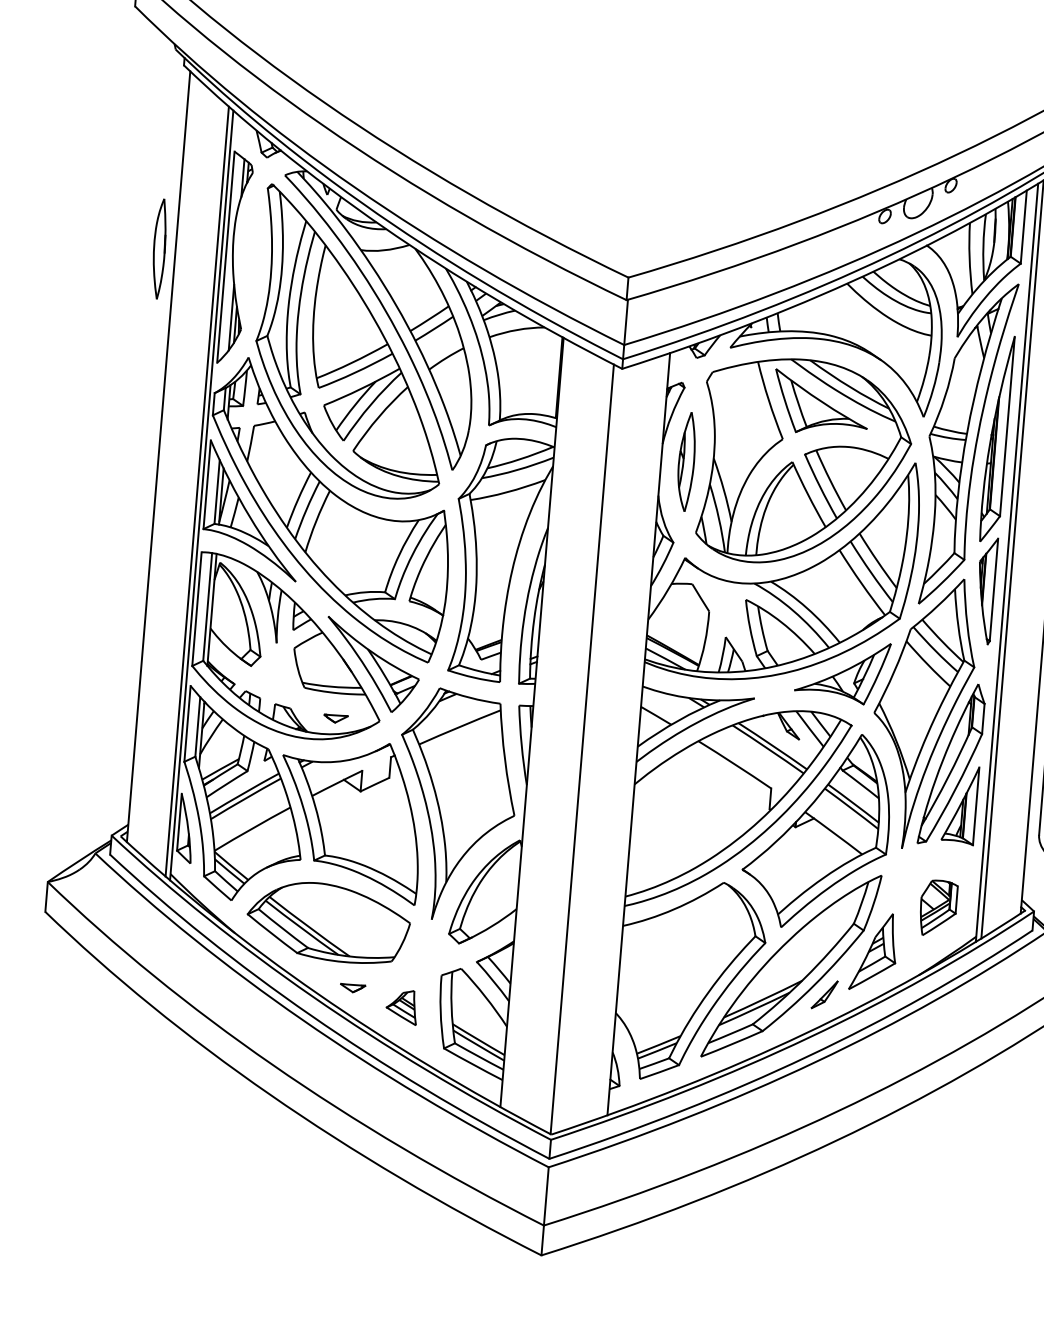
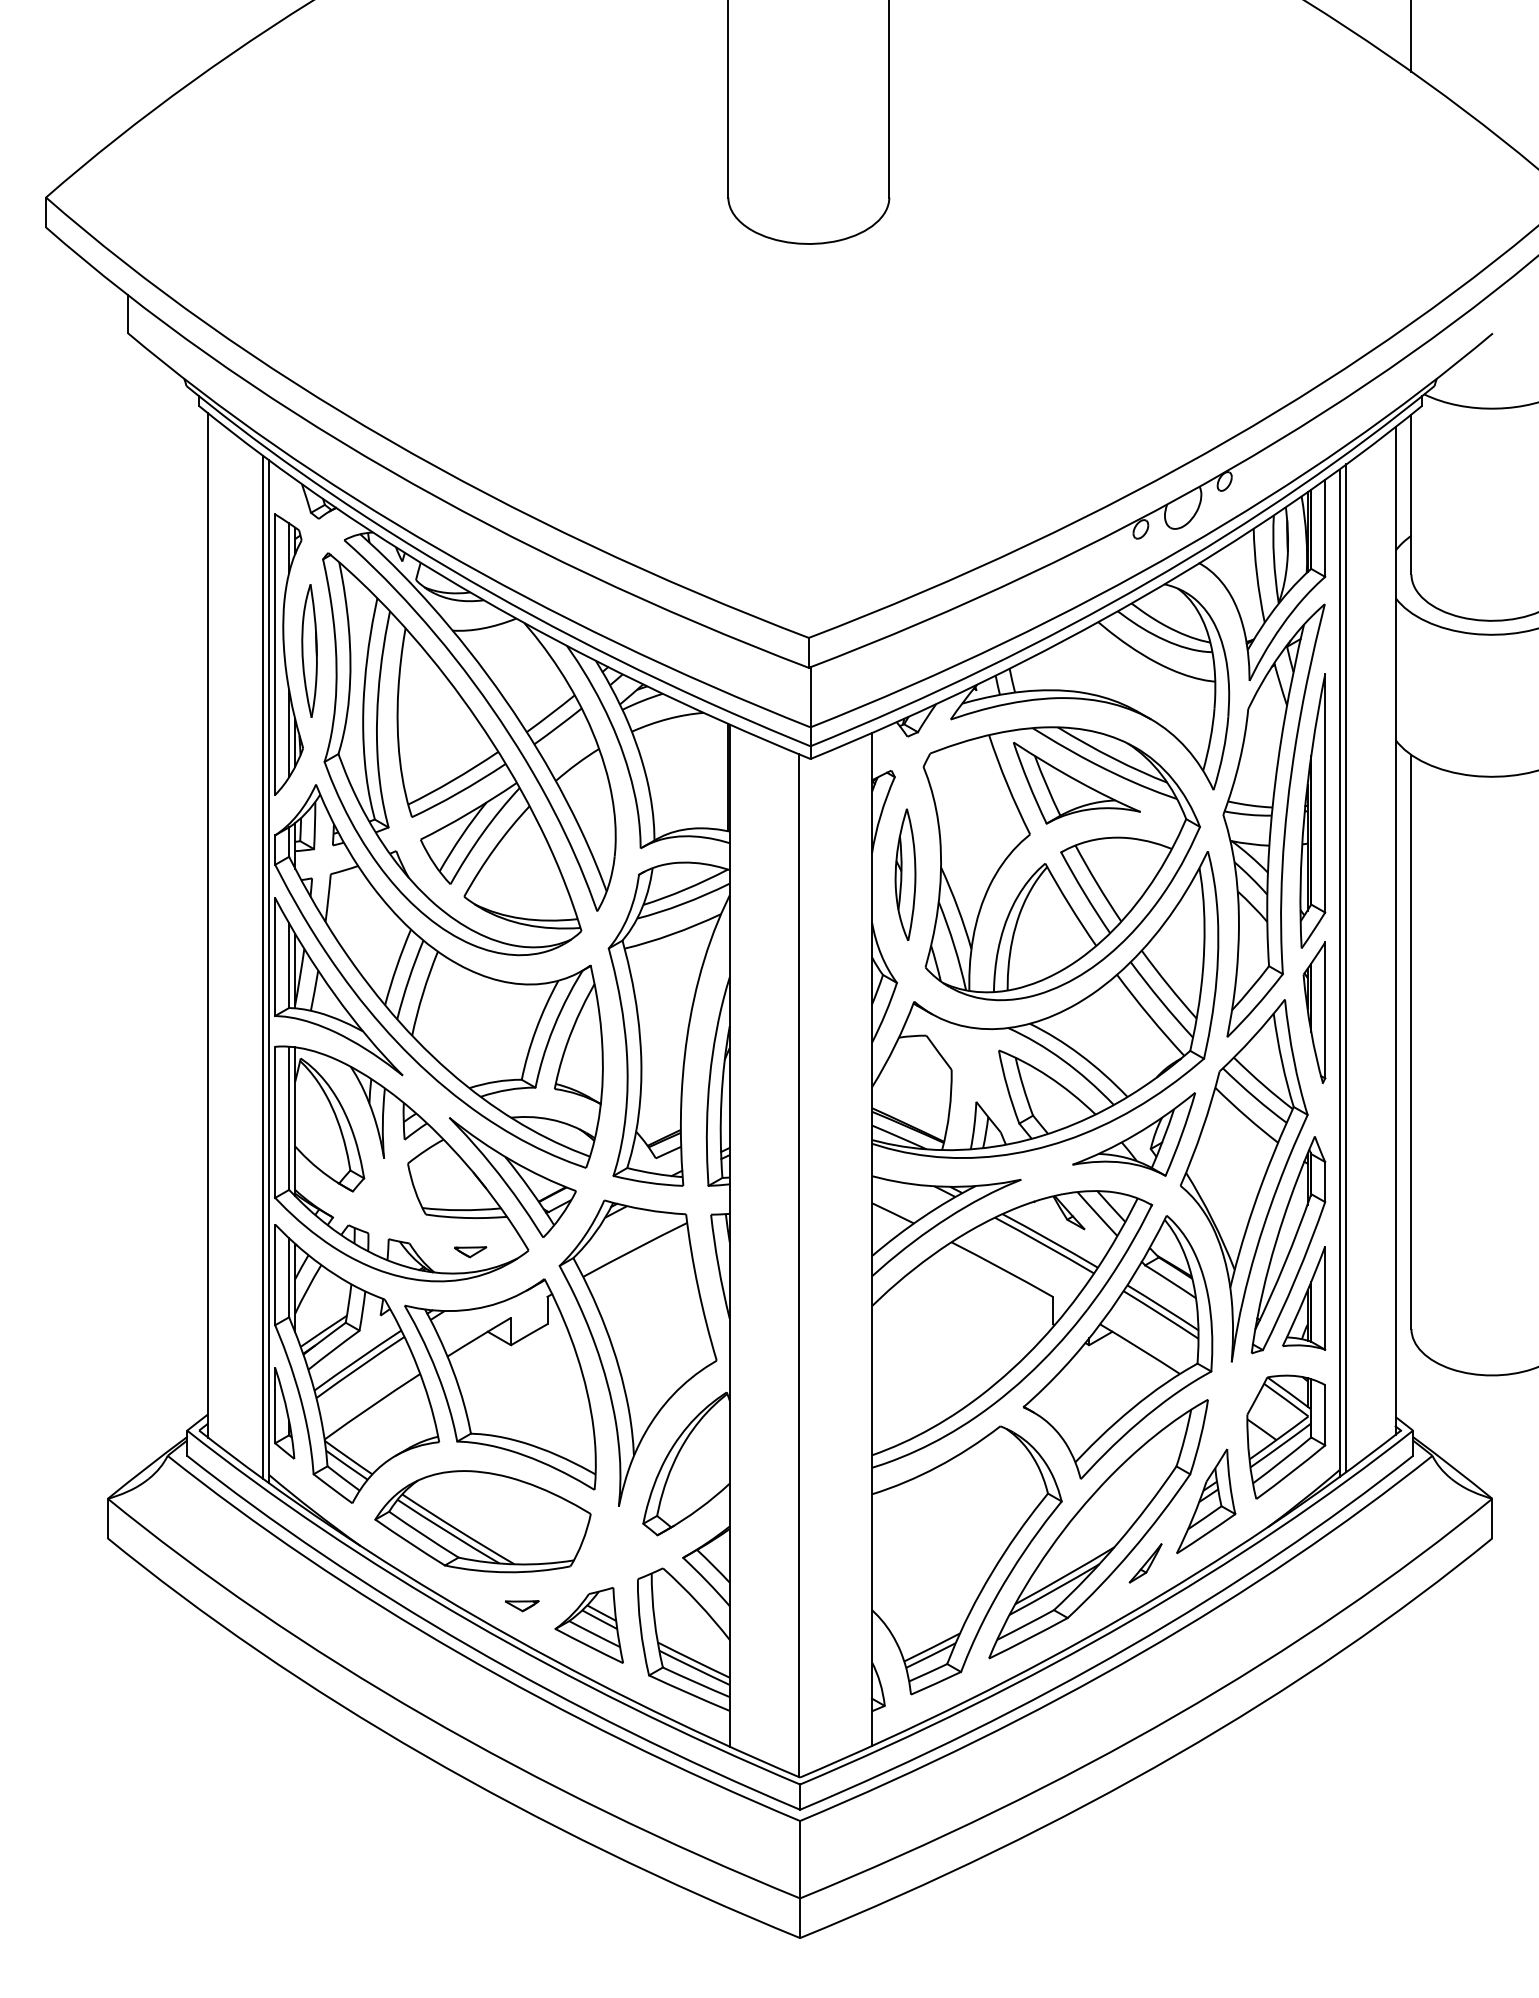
part: (159, 248) -> (309, 650), moved
part: (938, 908) -> (1286, 1436), size x1.67
part: (401, 1007) -> (588, 1625), size x1.67

